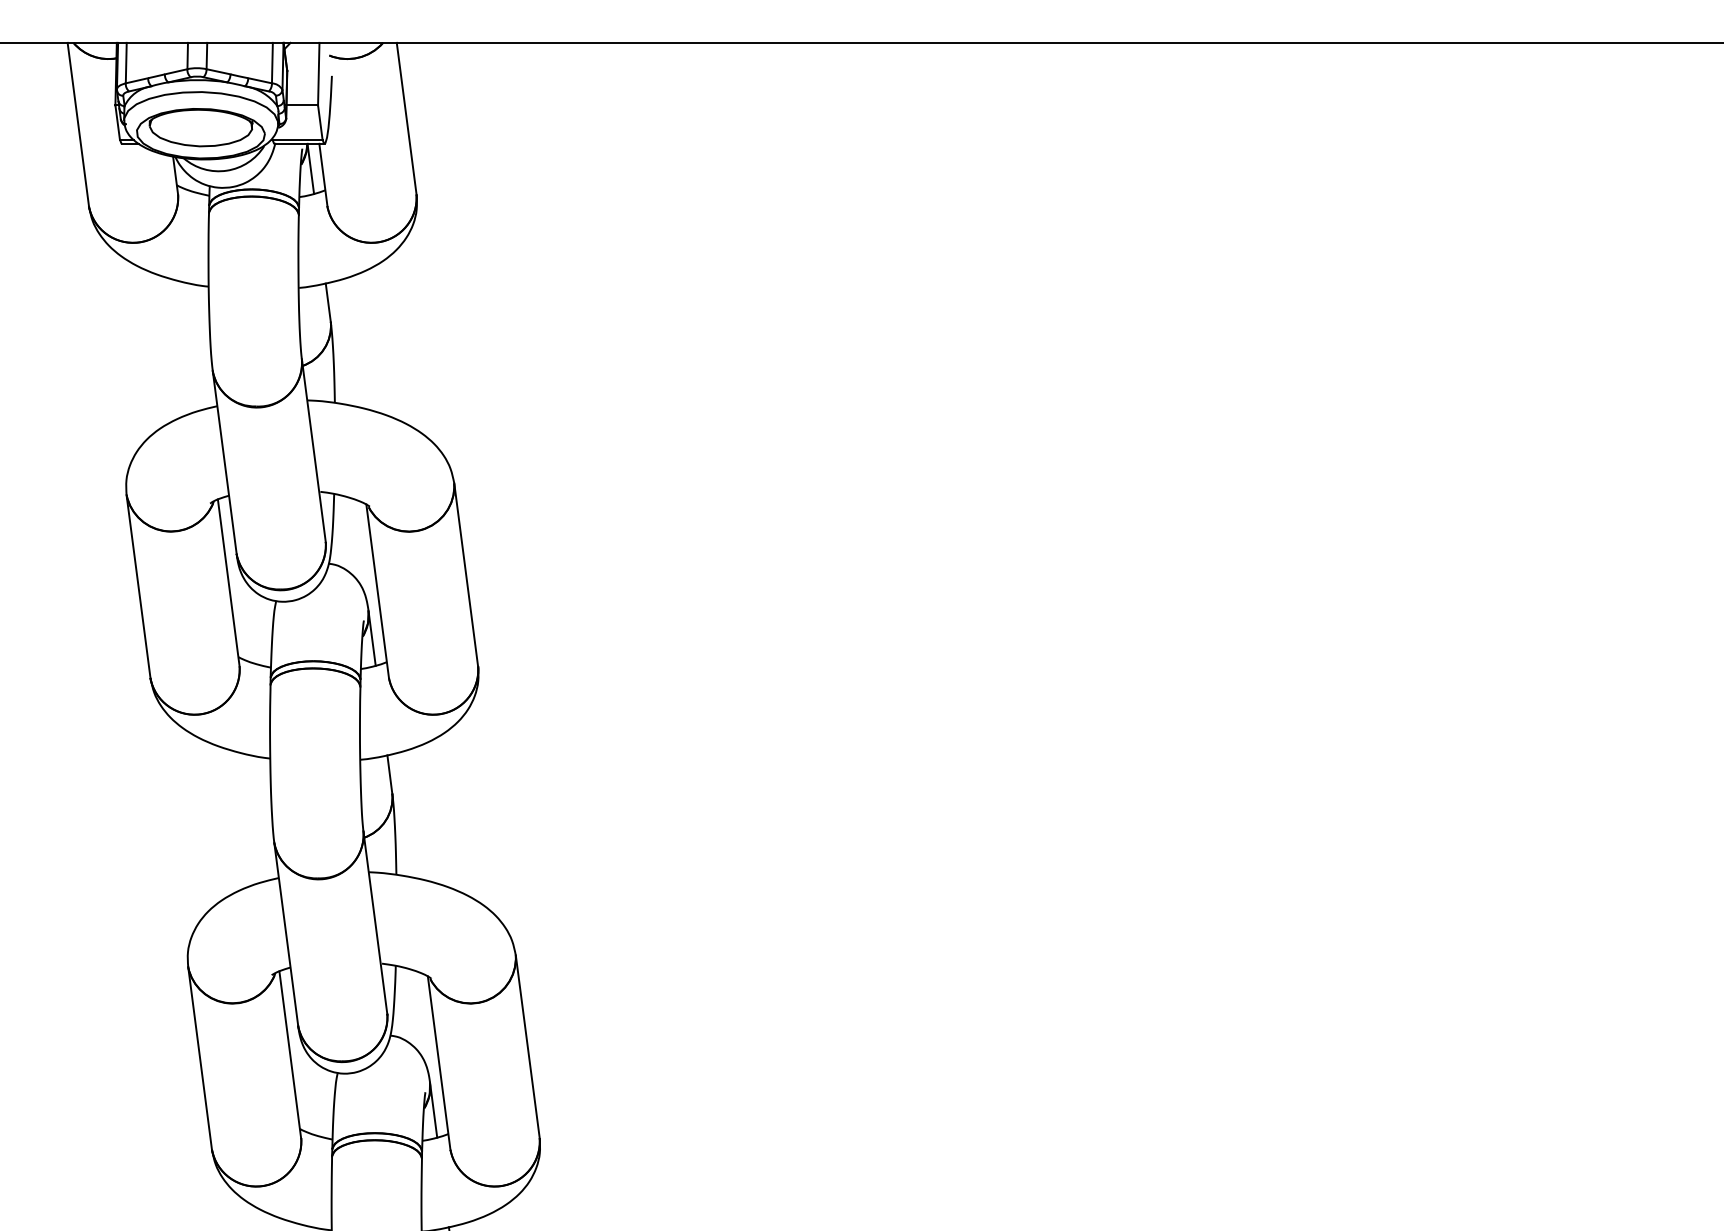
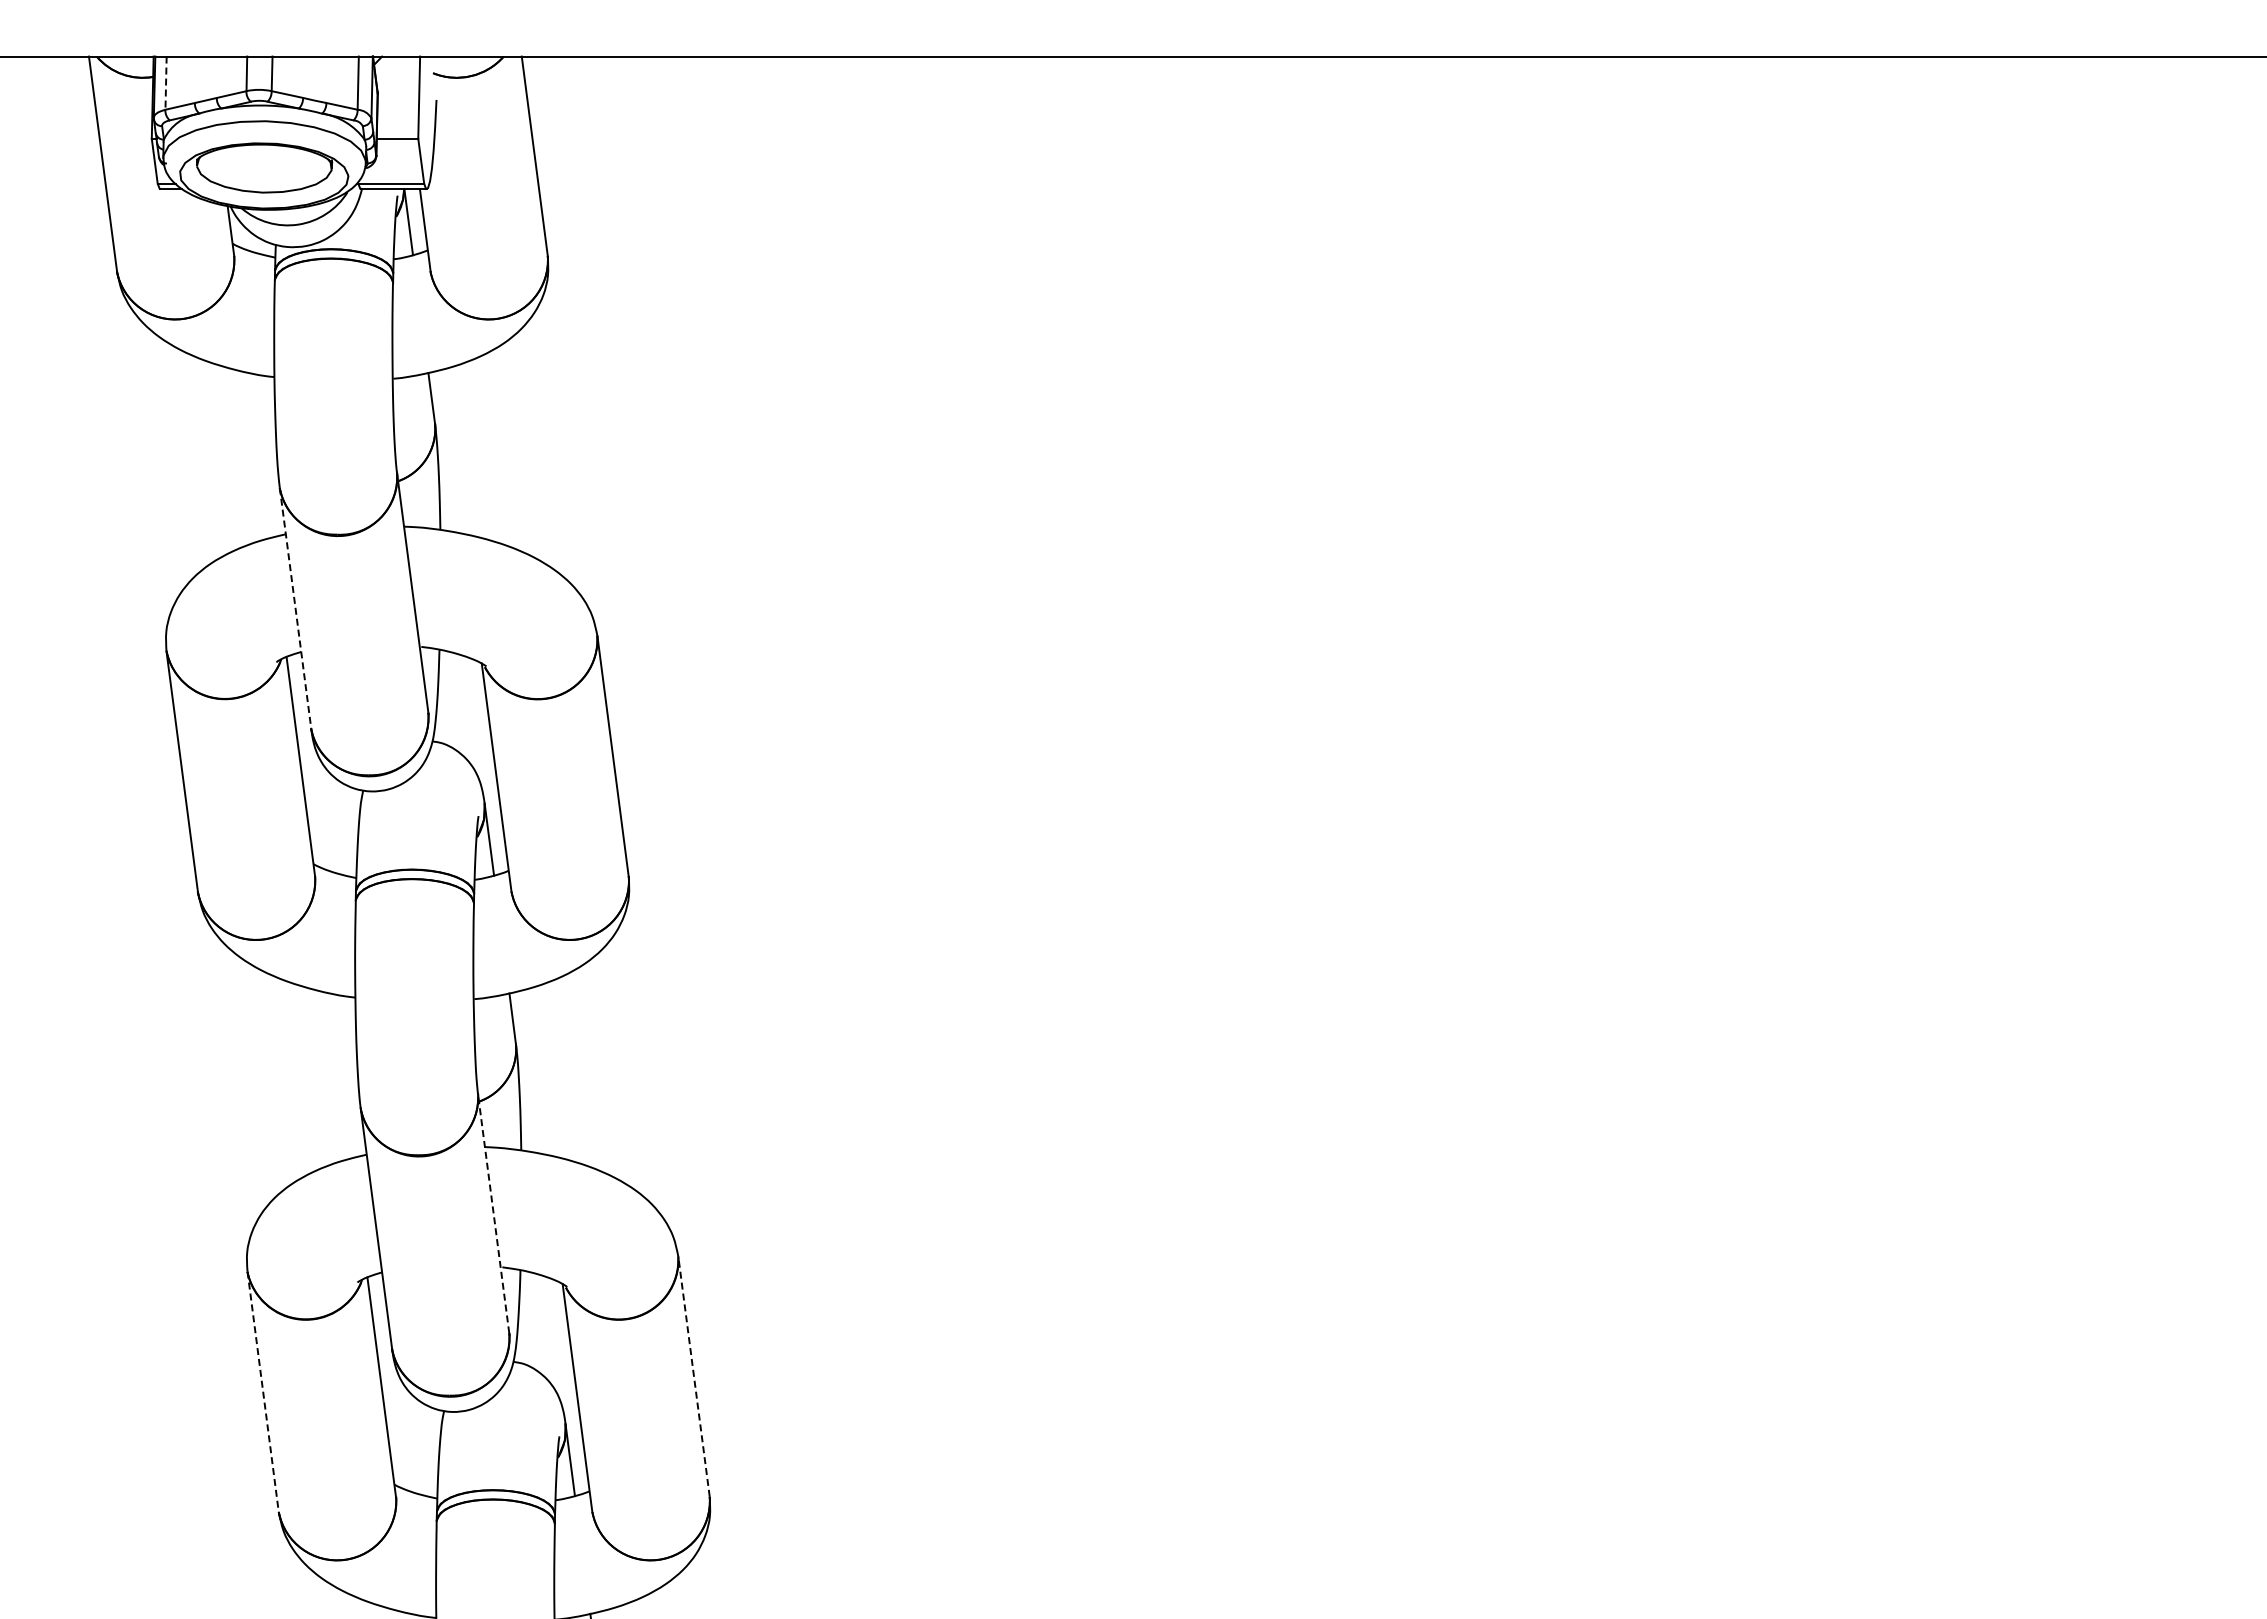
line: (126, 63) -> (166, 83), solid -> dashed
line: (224, 462) -> (295, 608), solid -> dashed
line: (375, 921) -> (493, 1212), solid -> dashed
line: (527, 1046) -> (693, 1376), solid -> dashed
line: (200, 1058) -> (263, 1392), solid -> dashed

